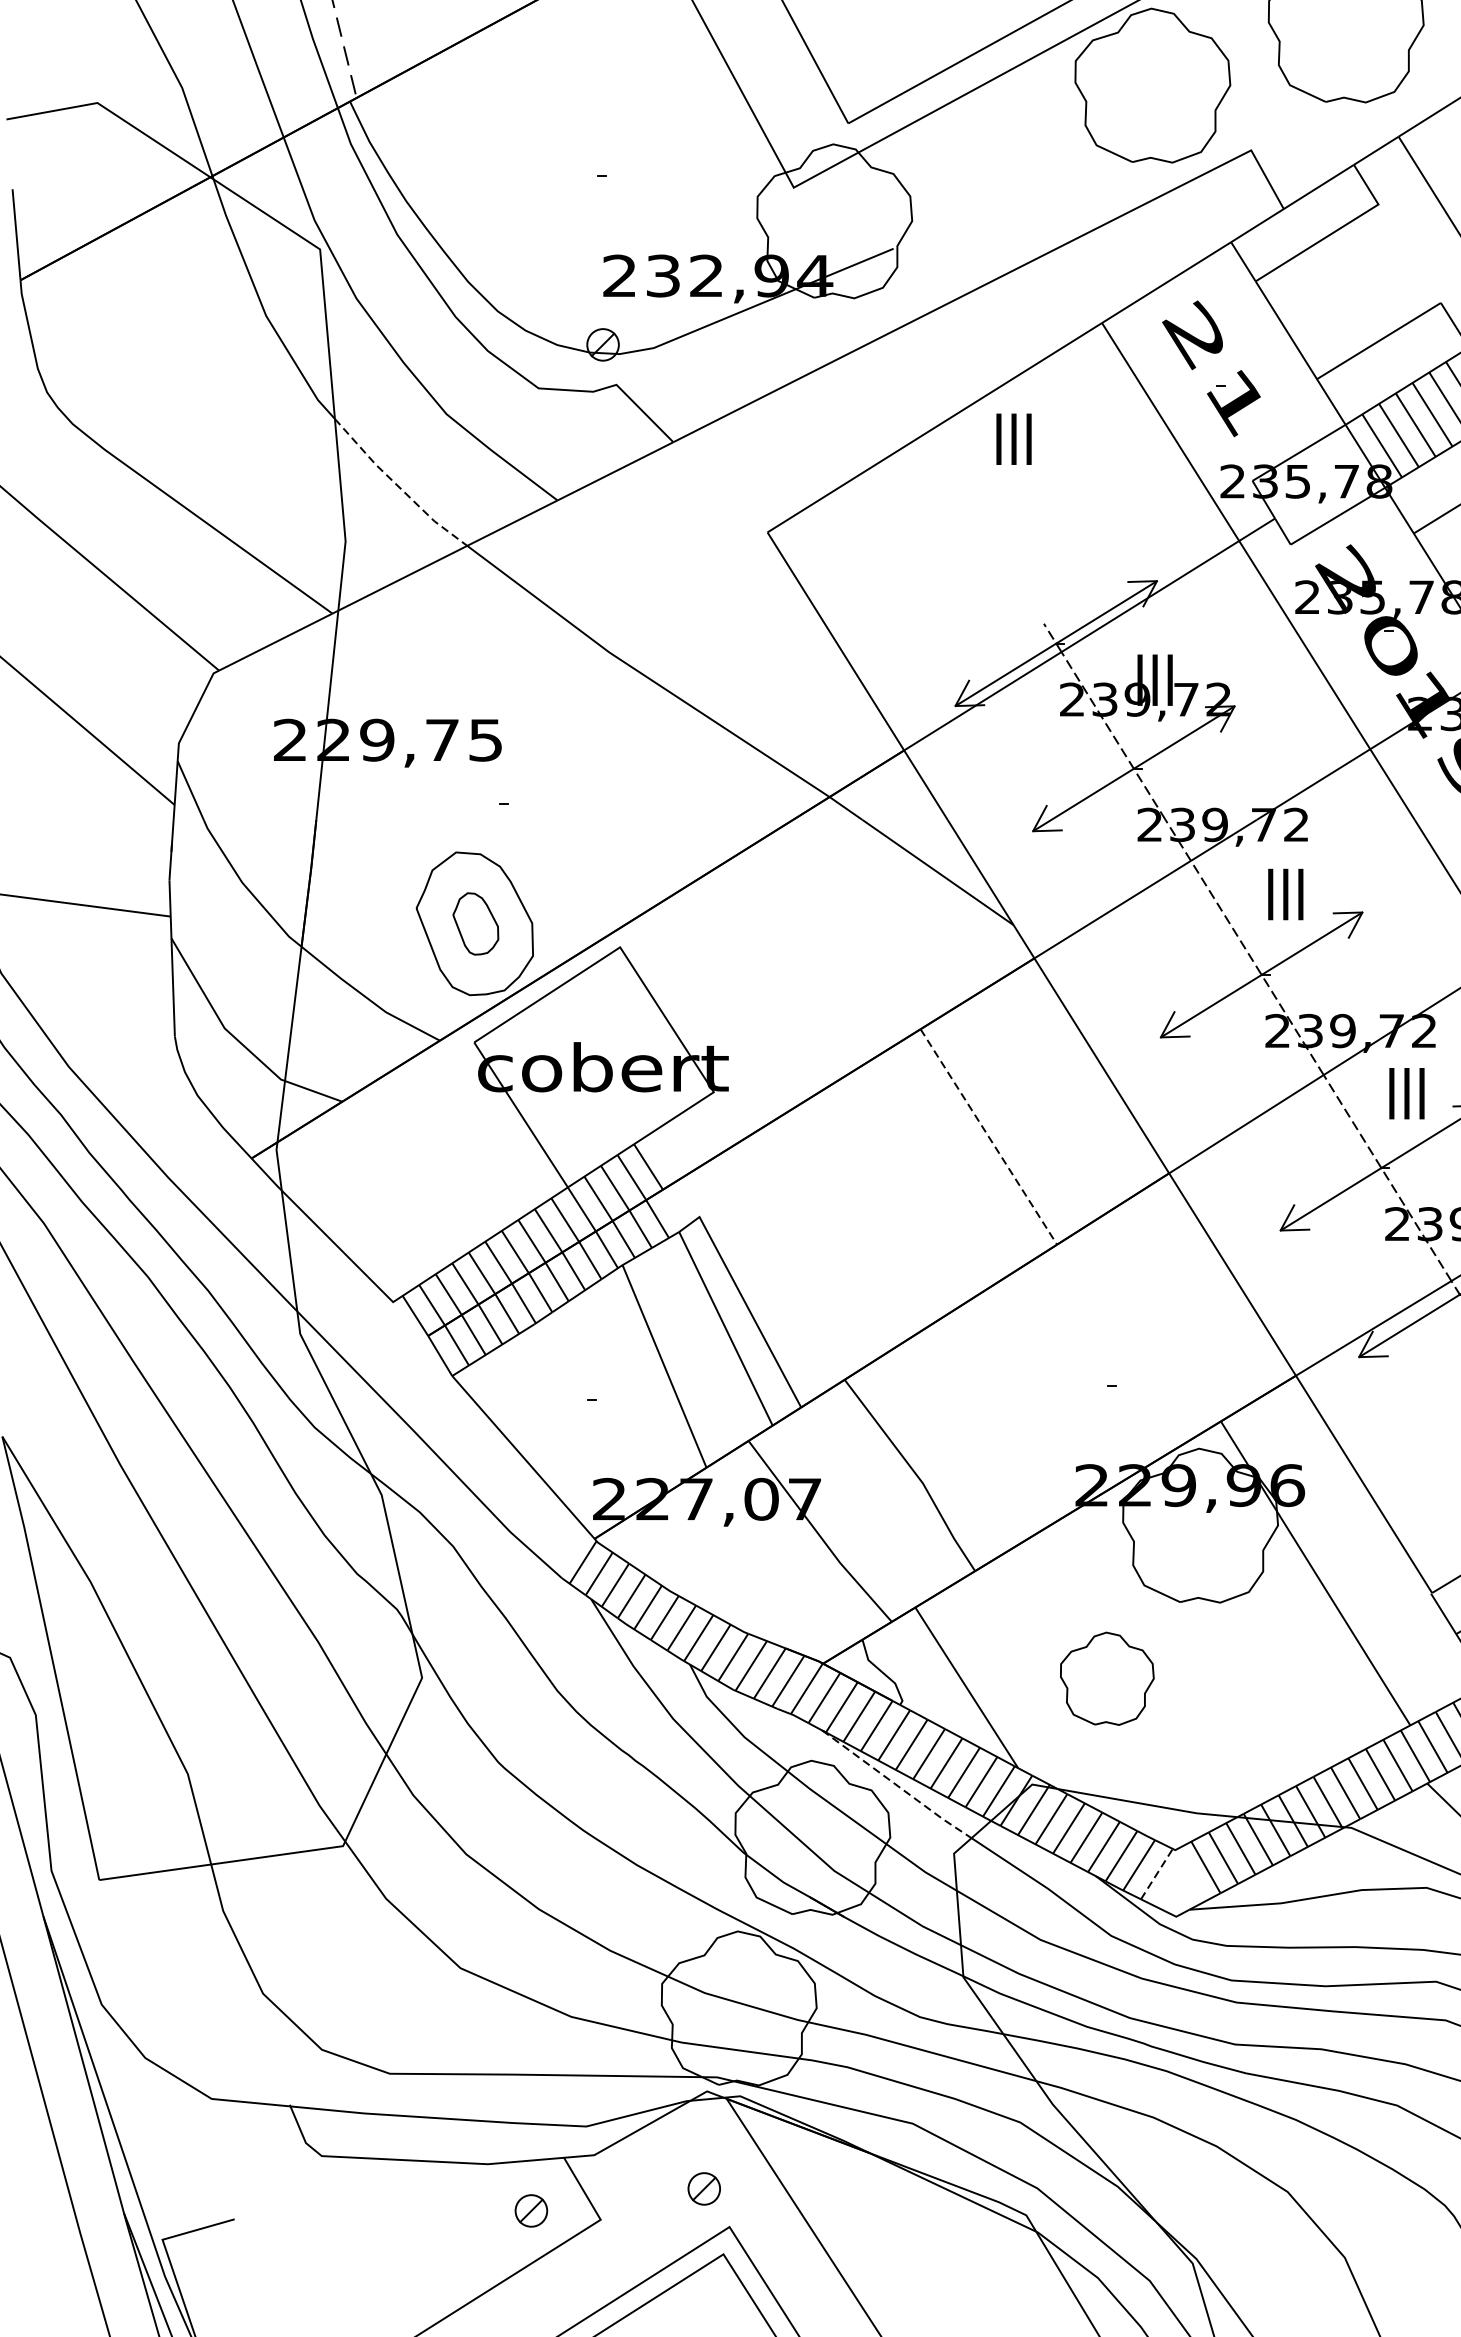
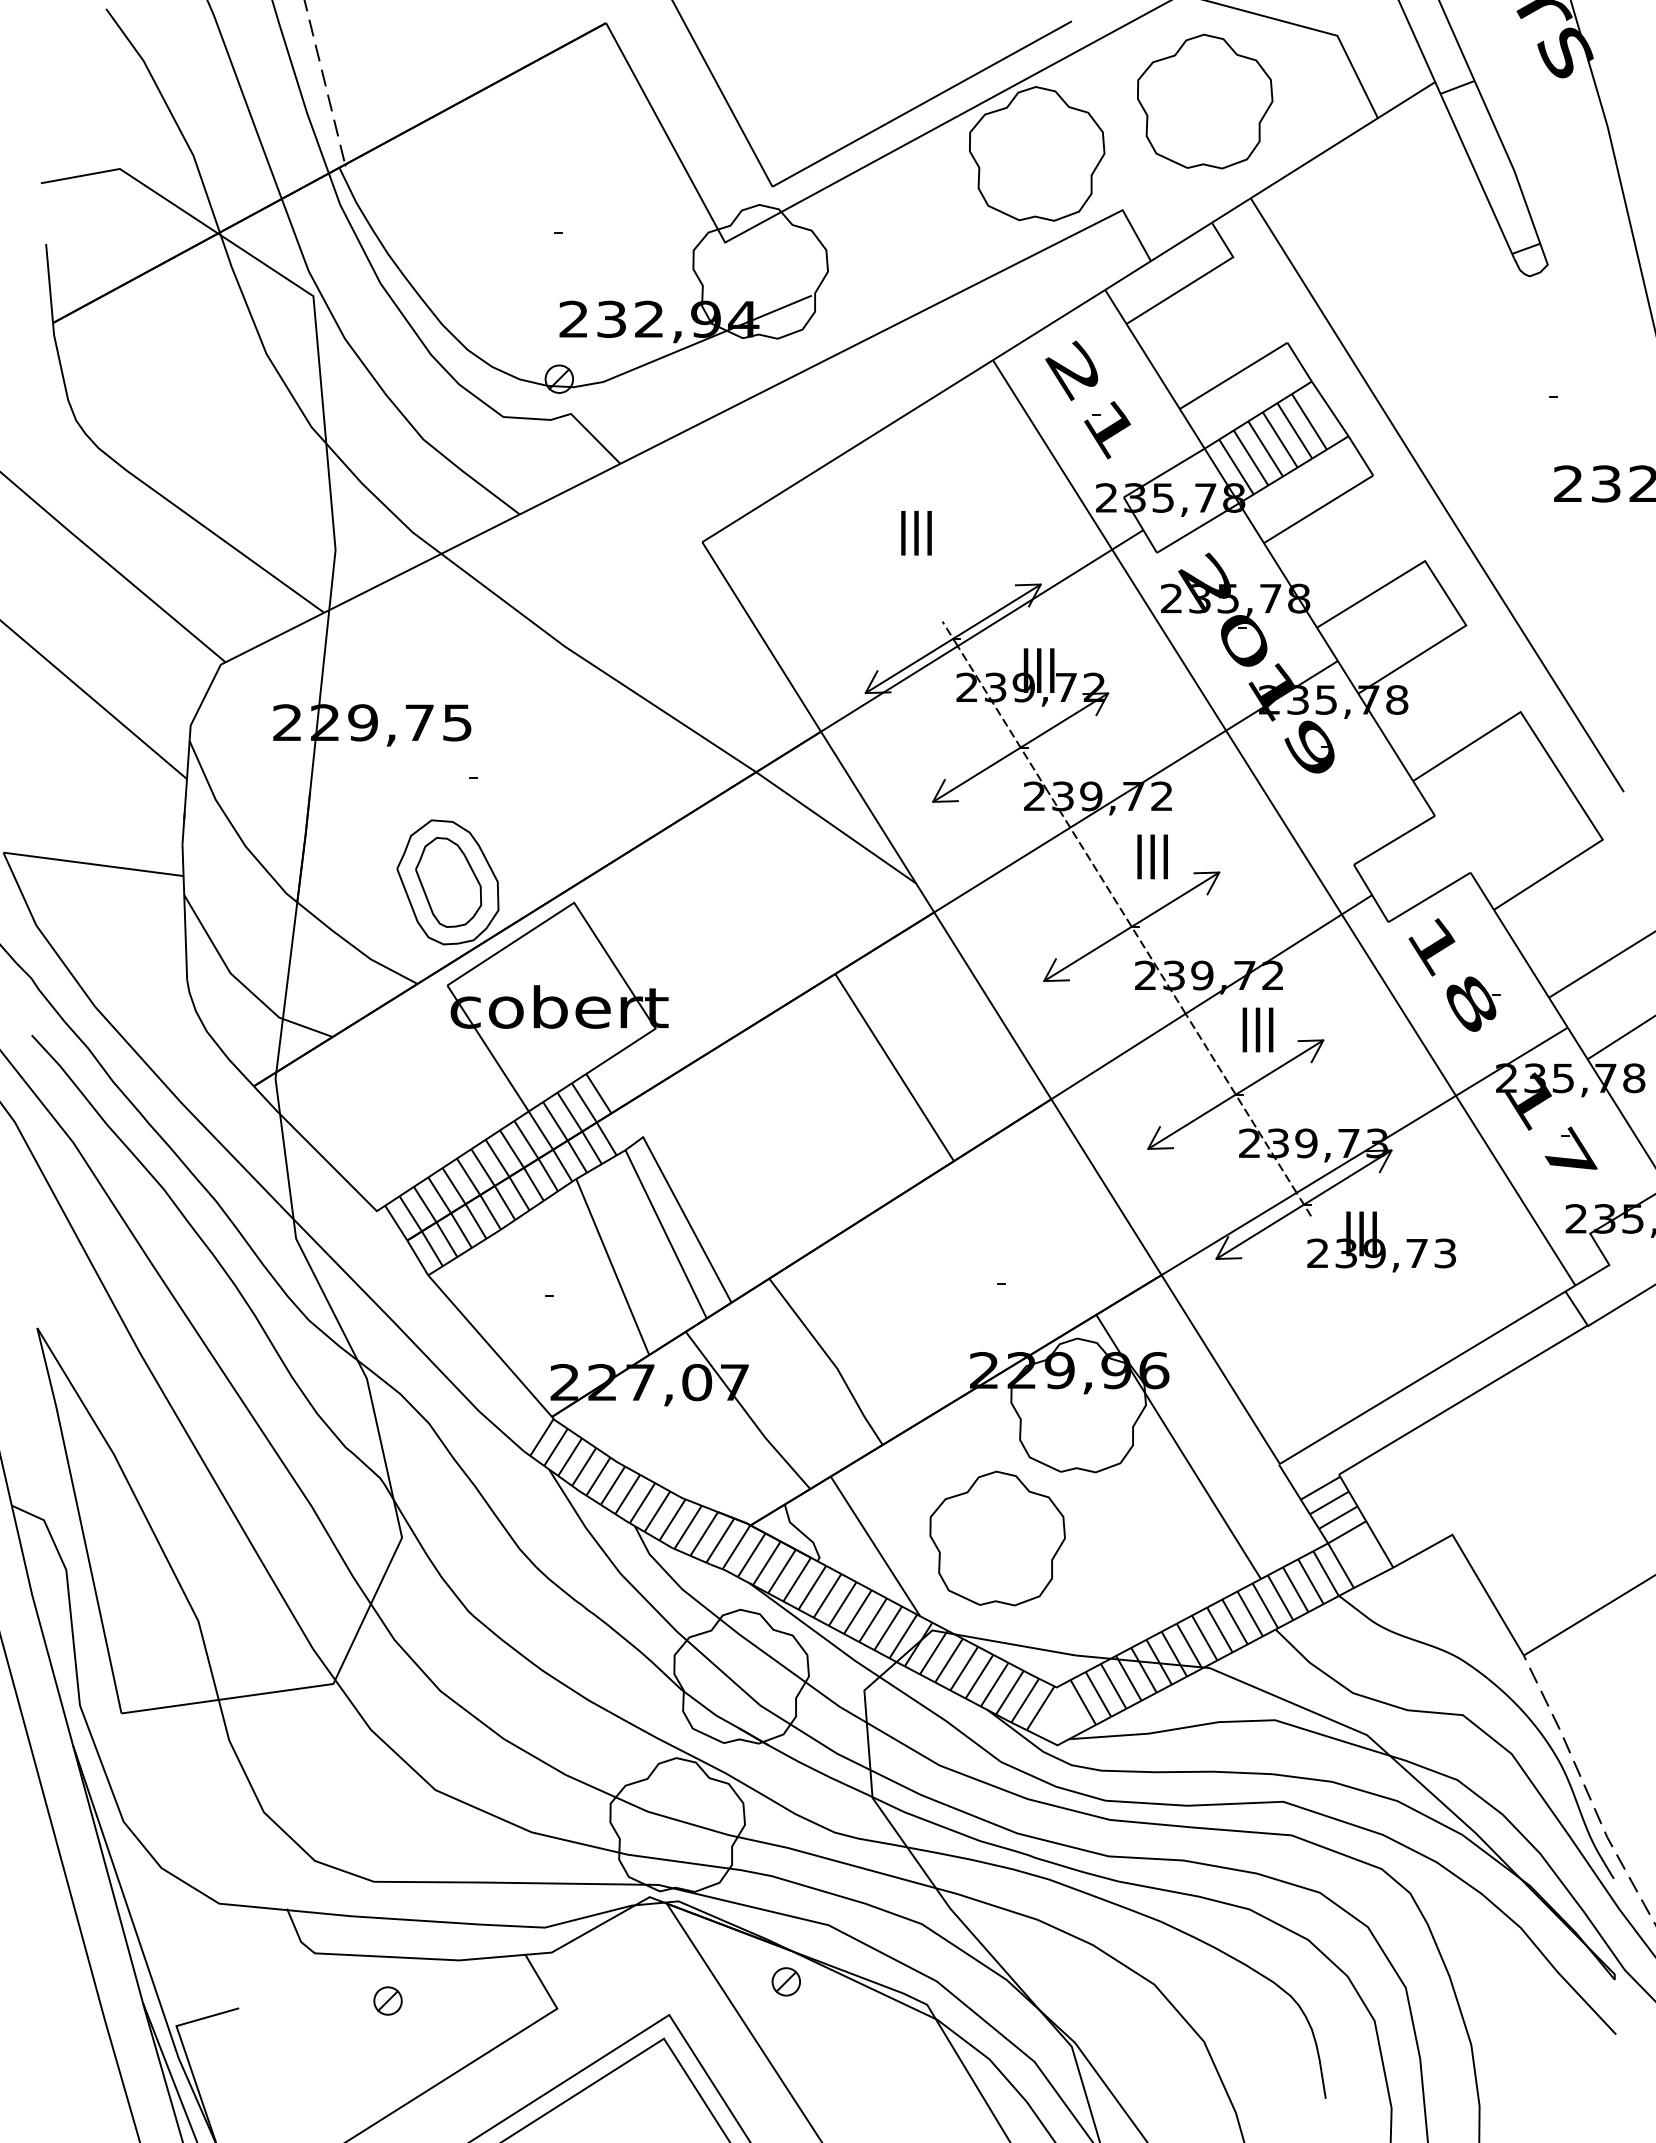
text: (1014, 439) -> (916, 533), moved
line: (398, 486) -> (381, 502), dashed -> solid
part: (475, 923) -> (448, 882), size x1.67
line: (988, 1136) -> (894, 1067), dashed -> solid
part: (1107, 1678) -> (997, 1538), size x1.67
line: (896, 1785) -> (814, 1631), dashed -> solid
line: (1156, 1874) -> (1040, 1708), dashed -> solid
part: (703, 2188) -> (785, 1981), moved
part: (530, 2210) -> (387, 2000), moved

